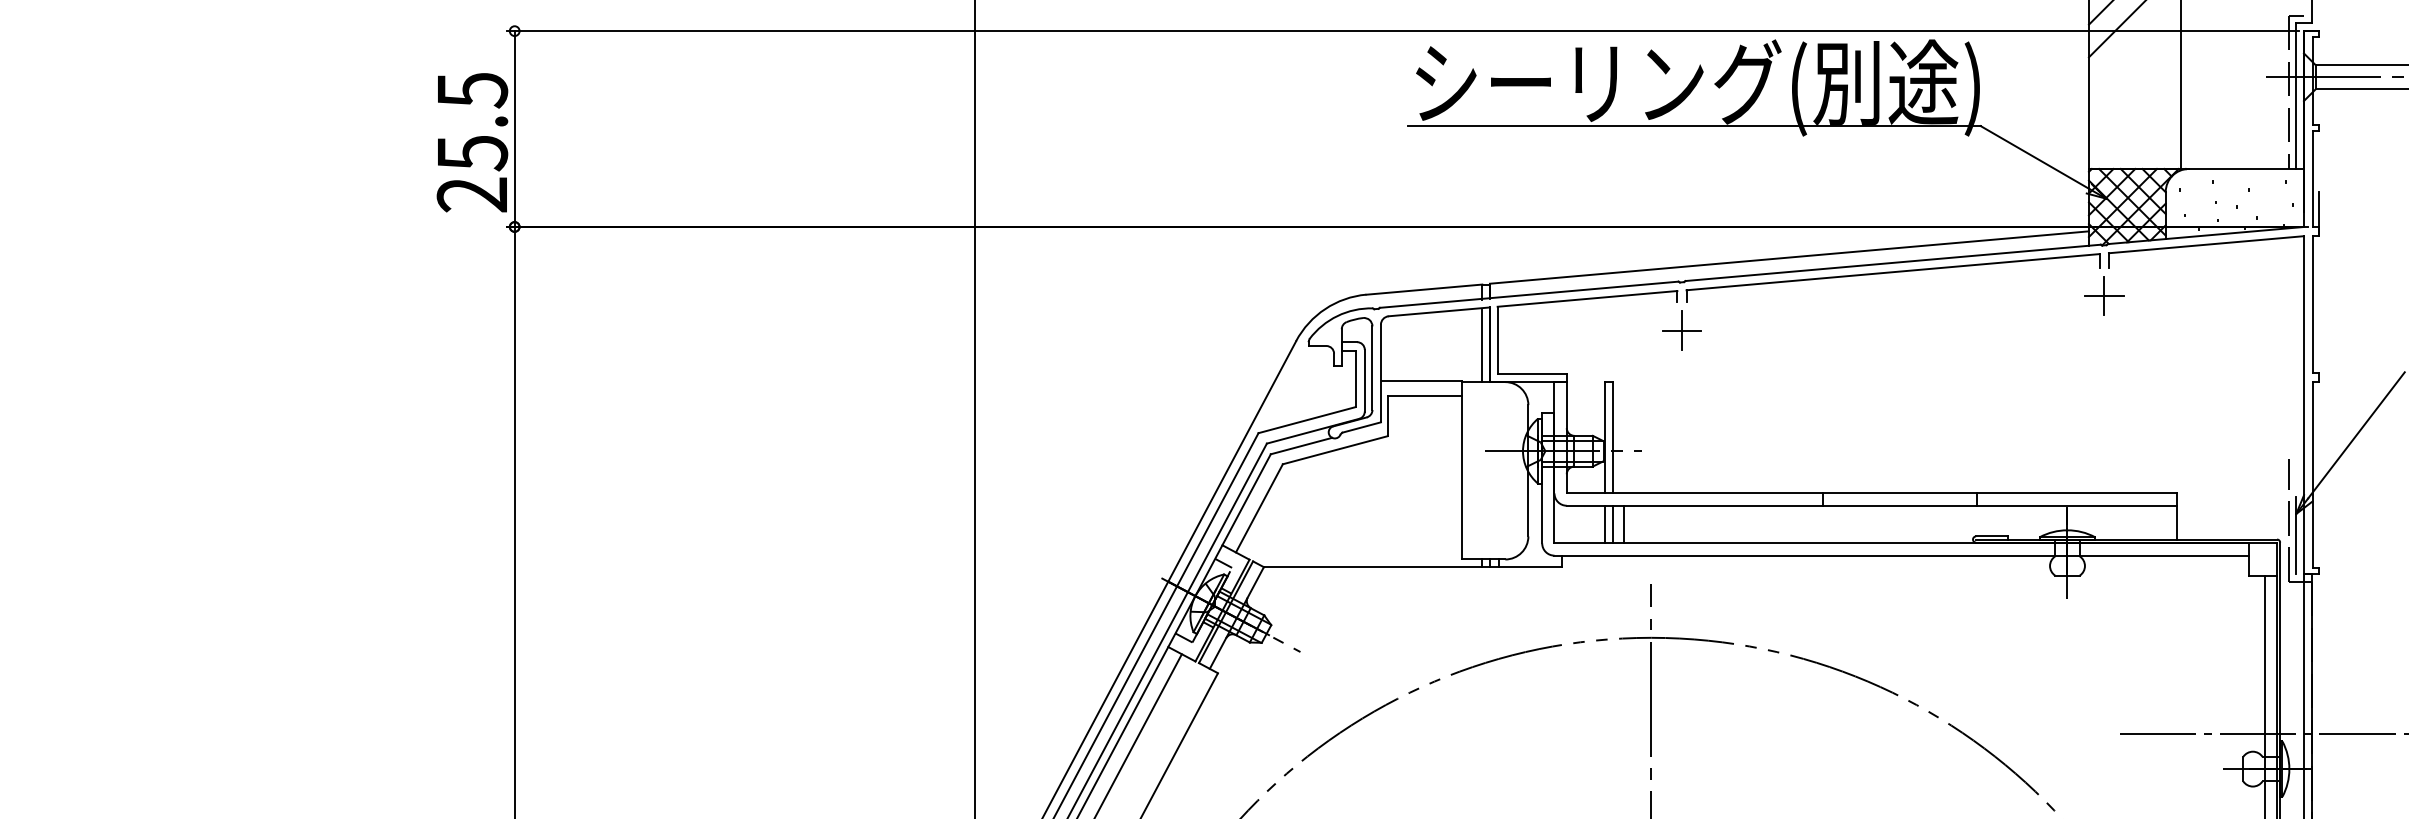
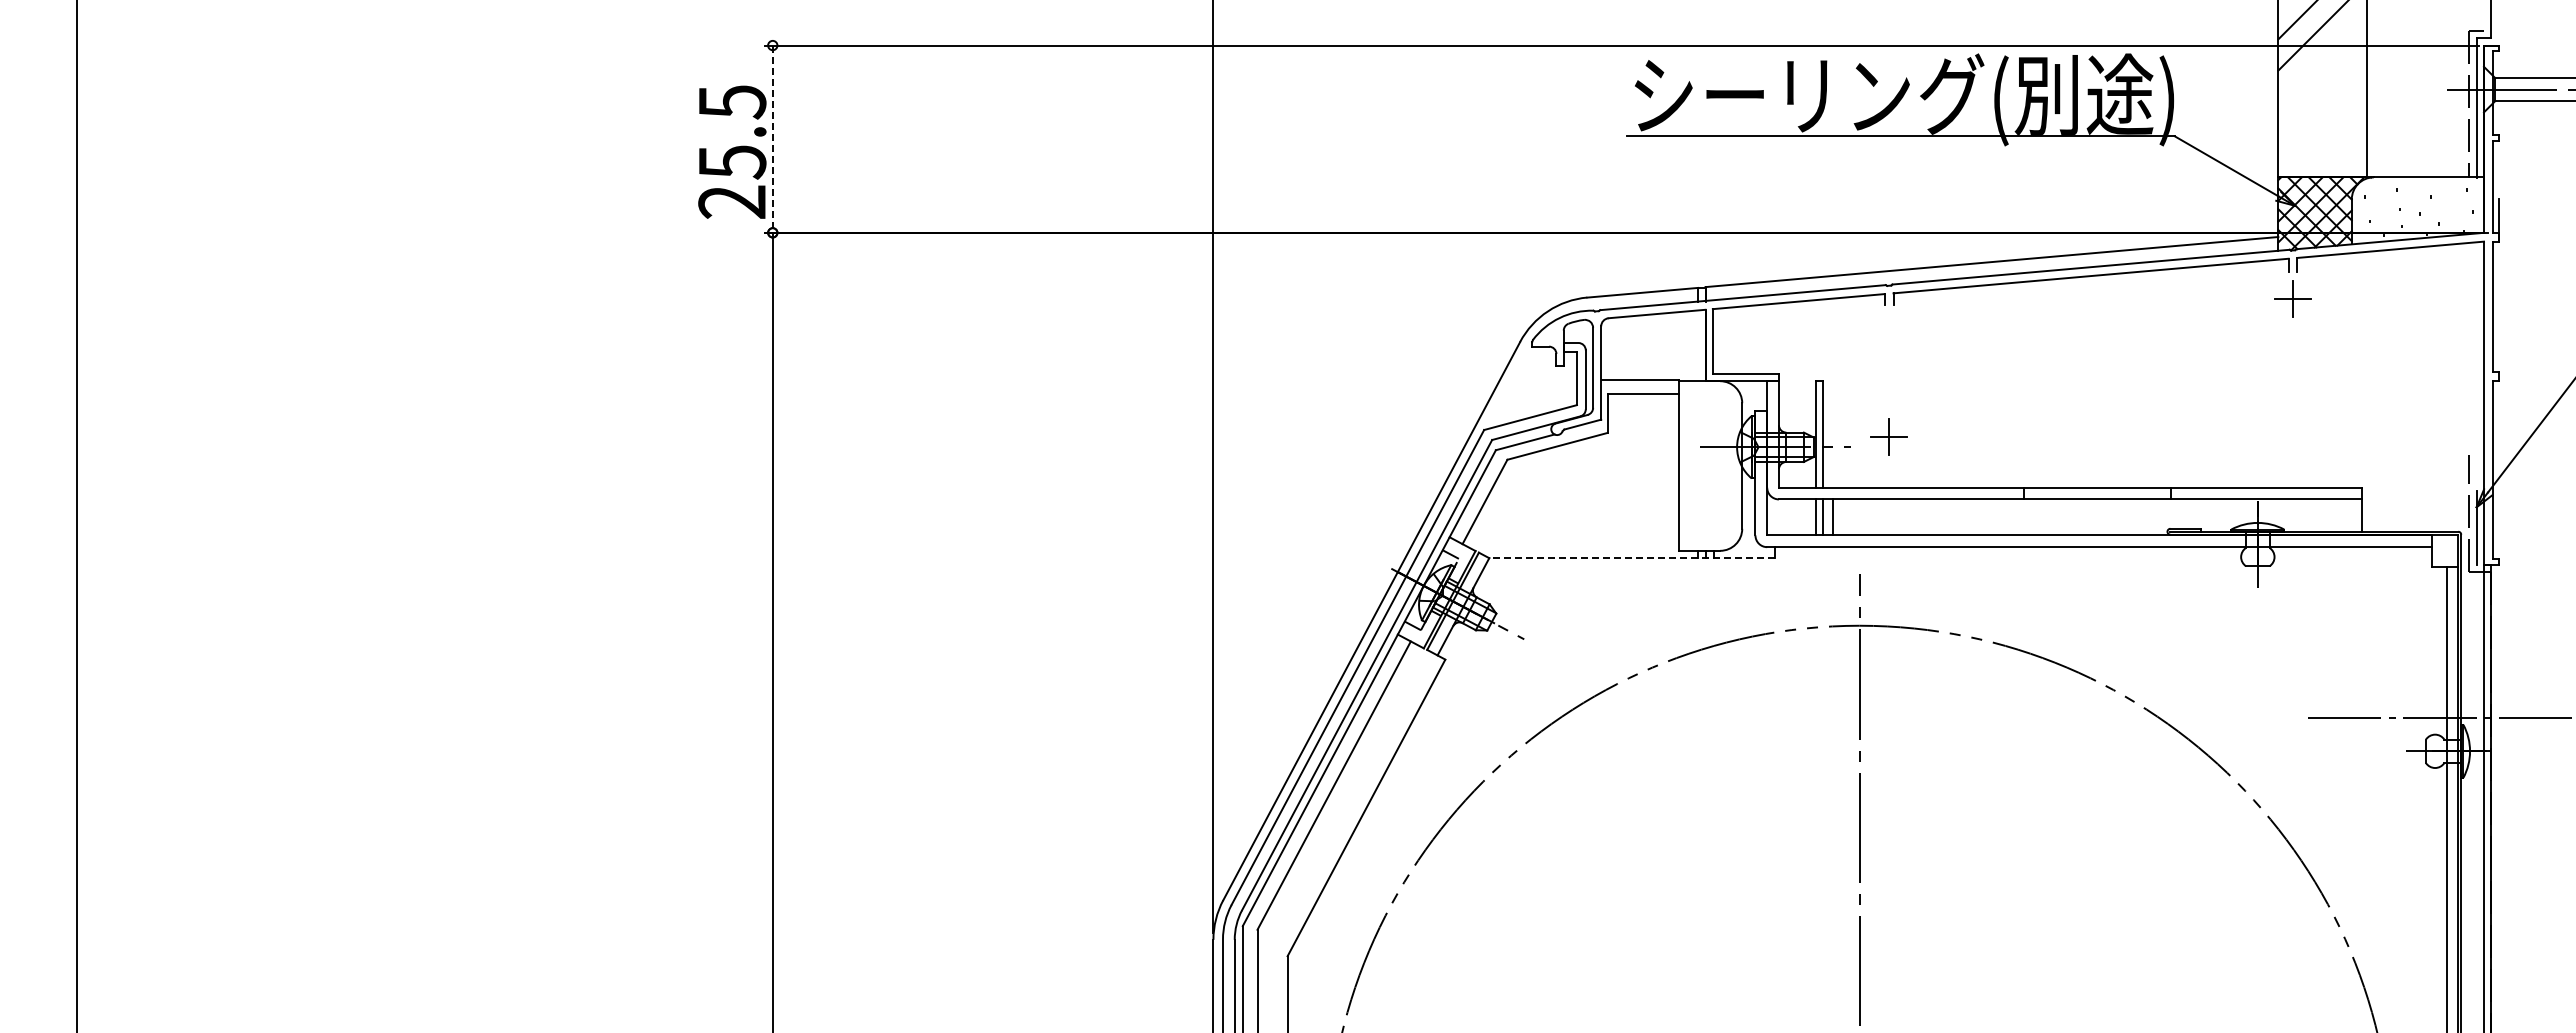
line: (514, 129) -> (772, 139), solid -> dashed
part: (1681, 330) -> (1888, 436), moved
line: (1482, 345) -> (1698, 346), removed
line: (1412, 567) -> (1631, 558), solid -> dashed

